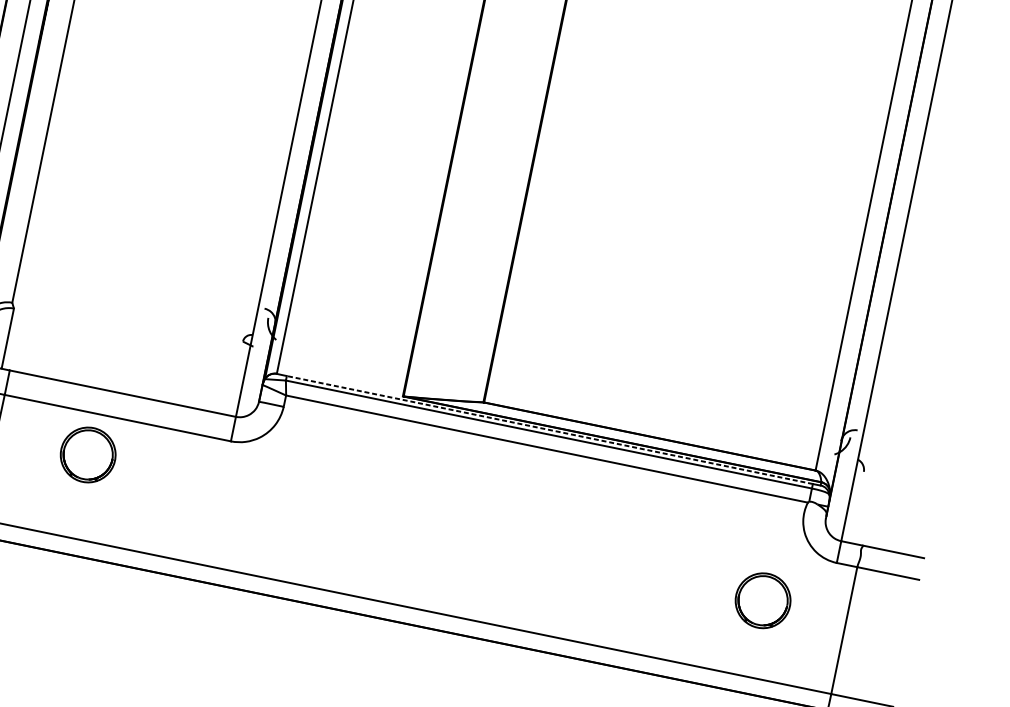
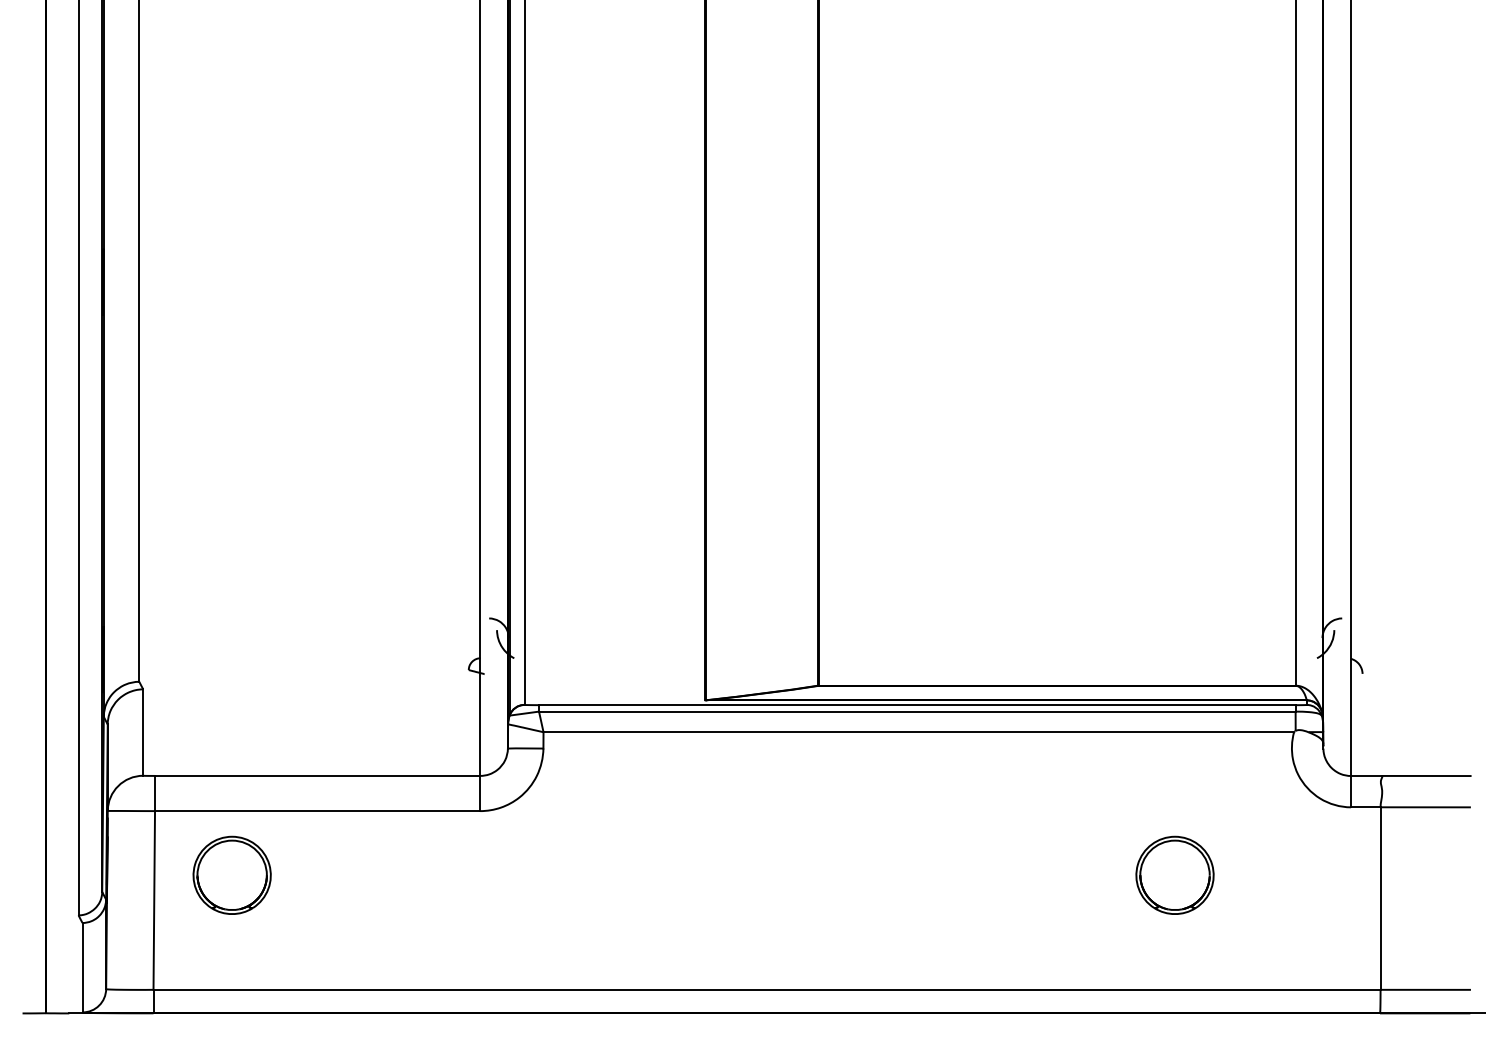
line: (549, 430) -> (916, 705), dashed -> solid
part: (87, 454) -> (231, 874), moved
part: (762, 600) -> (1174, 874), moved

